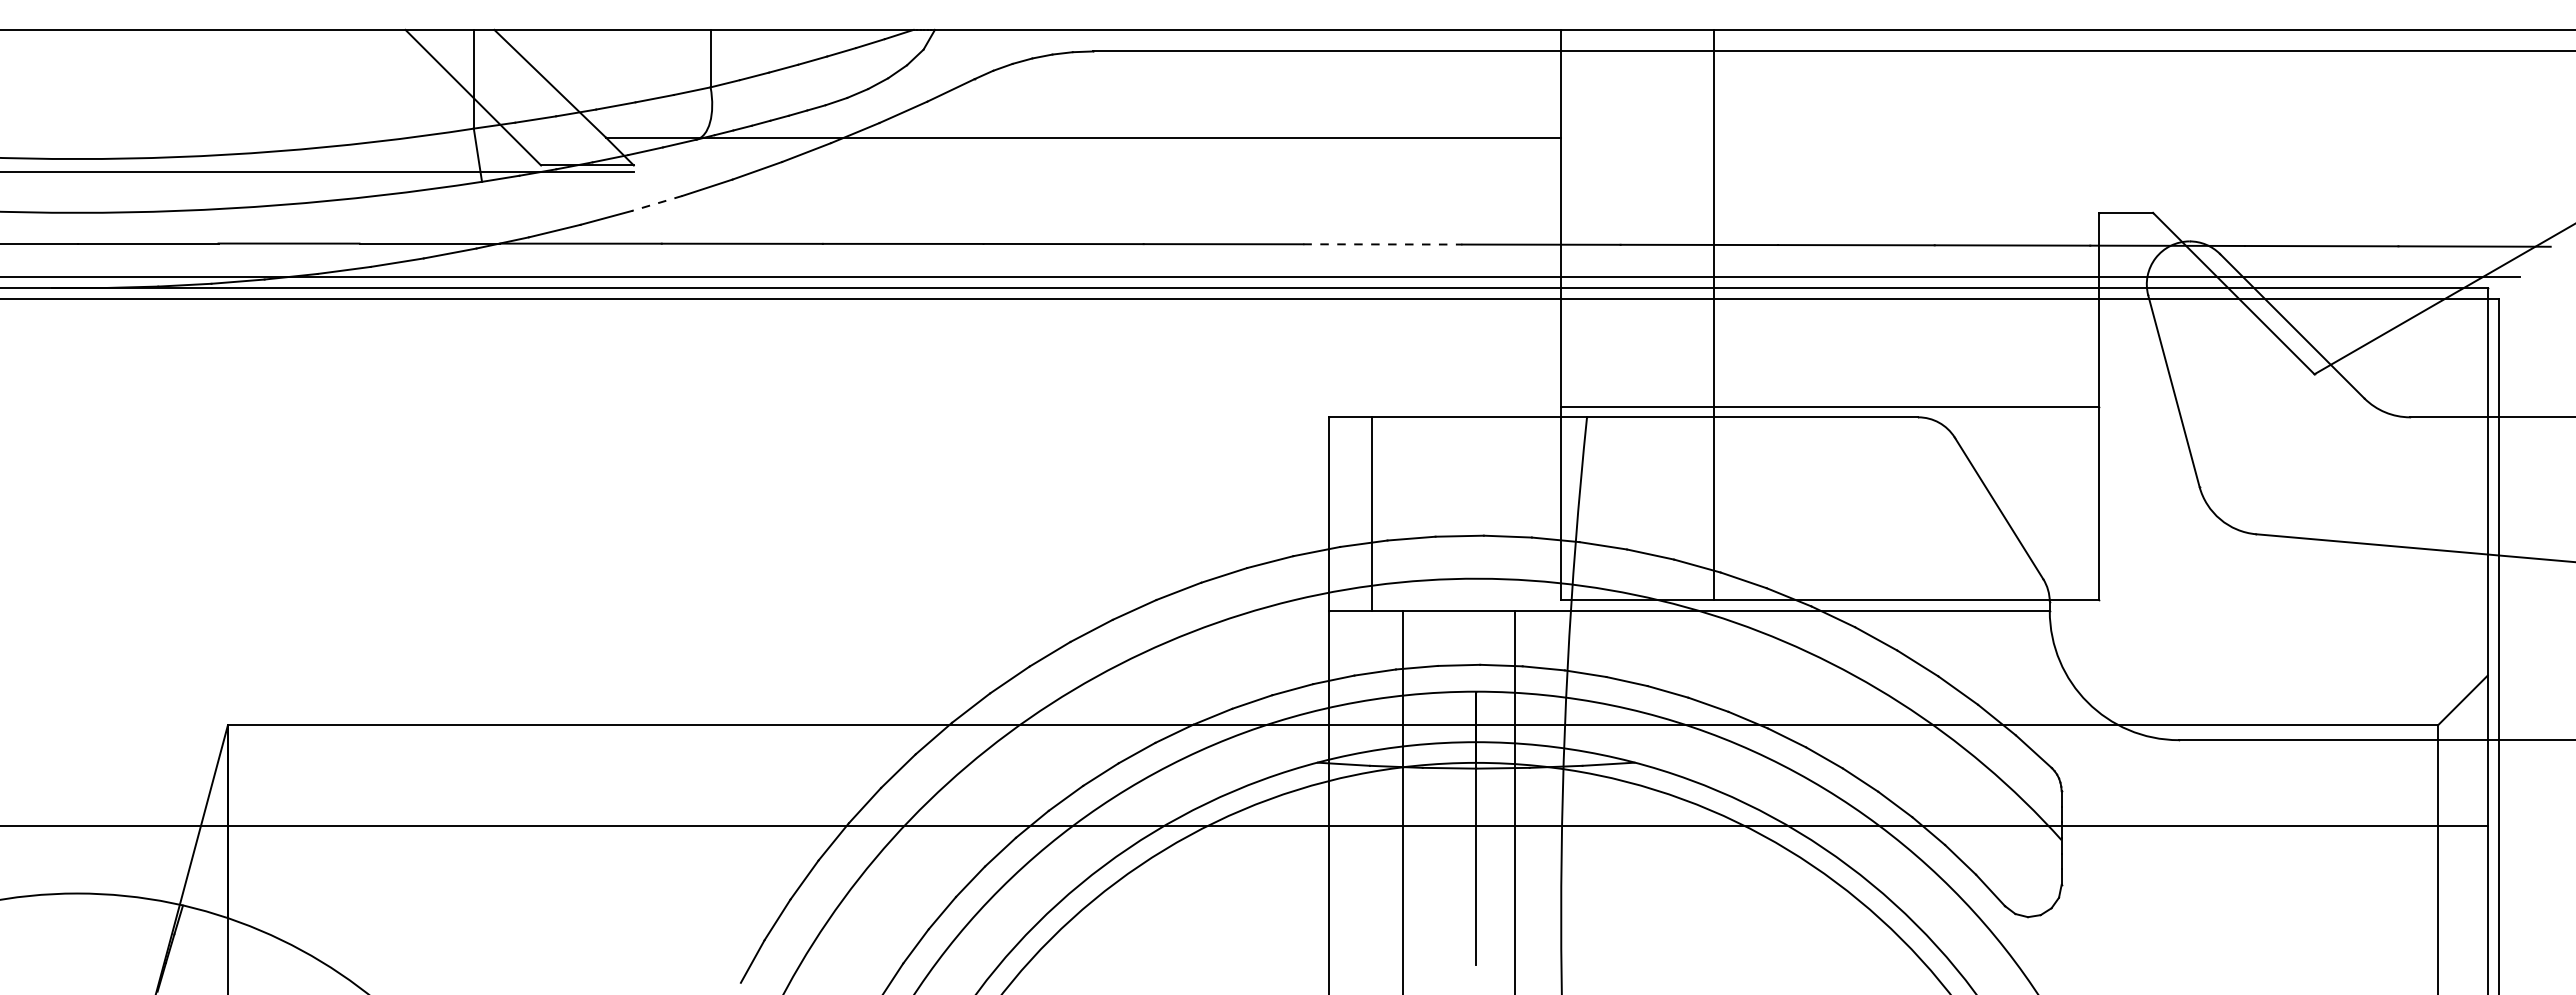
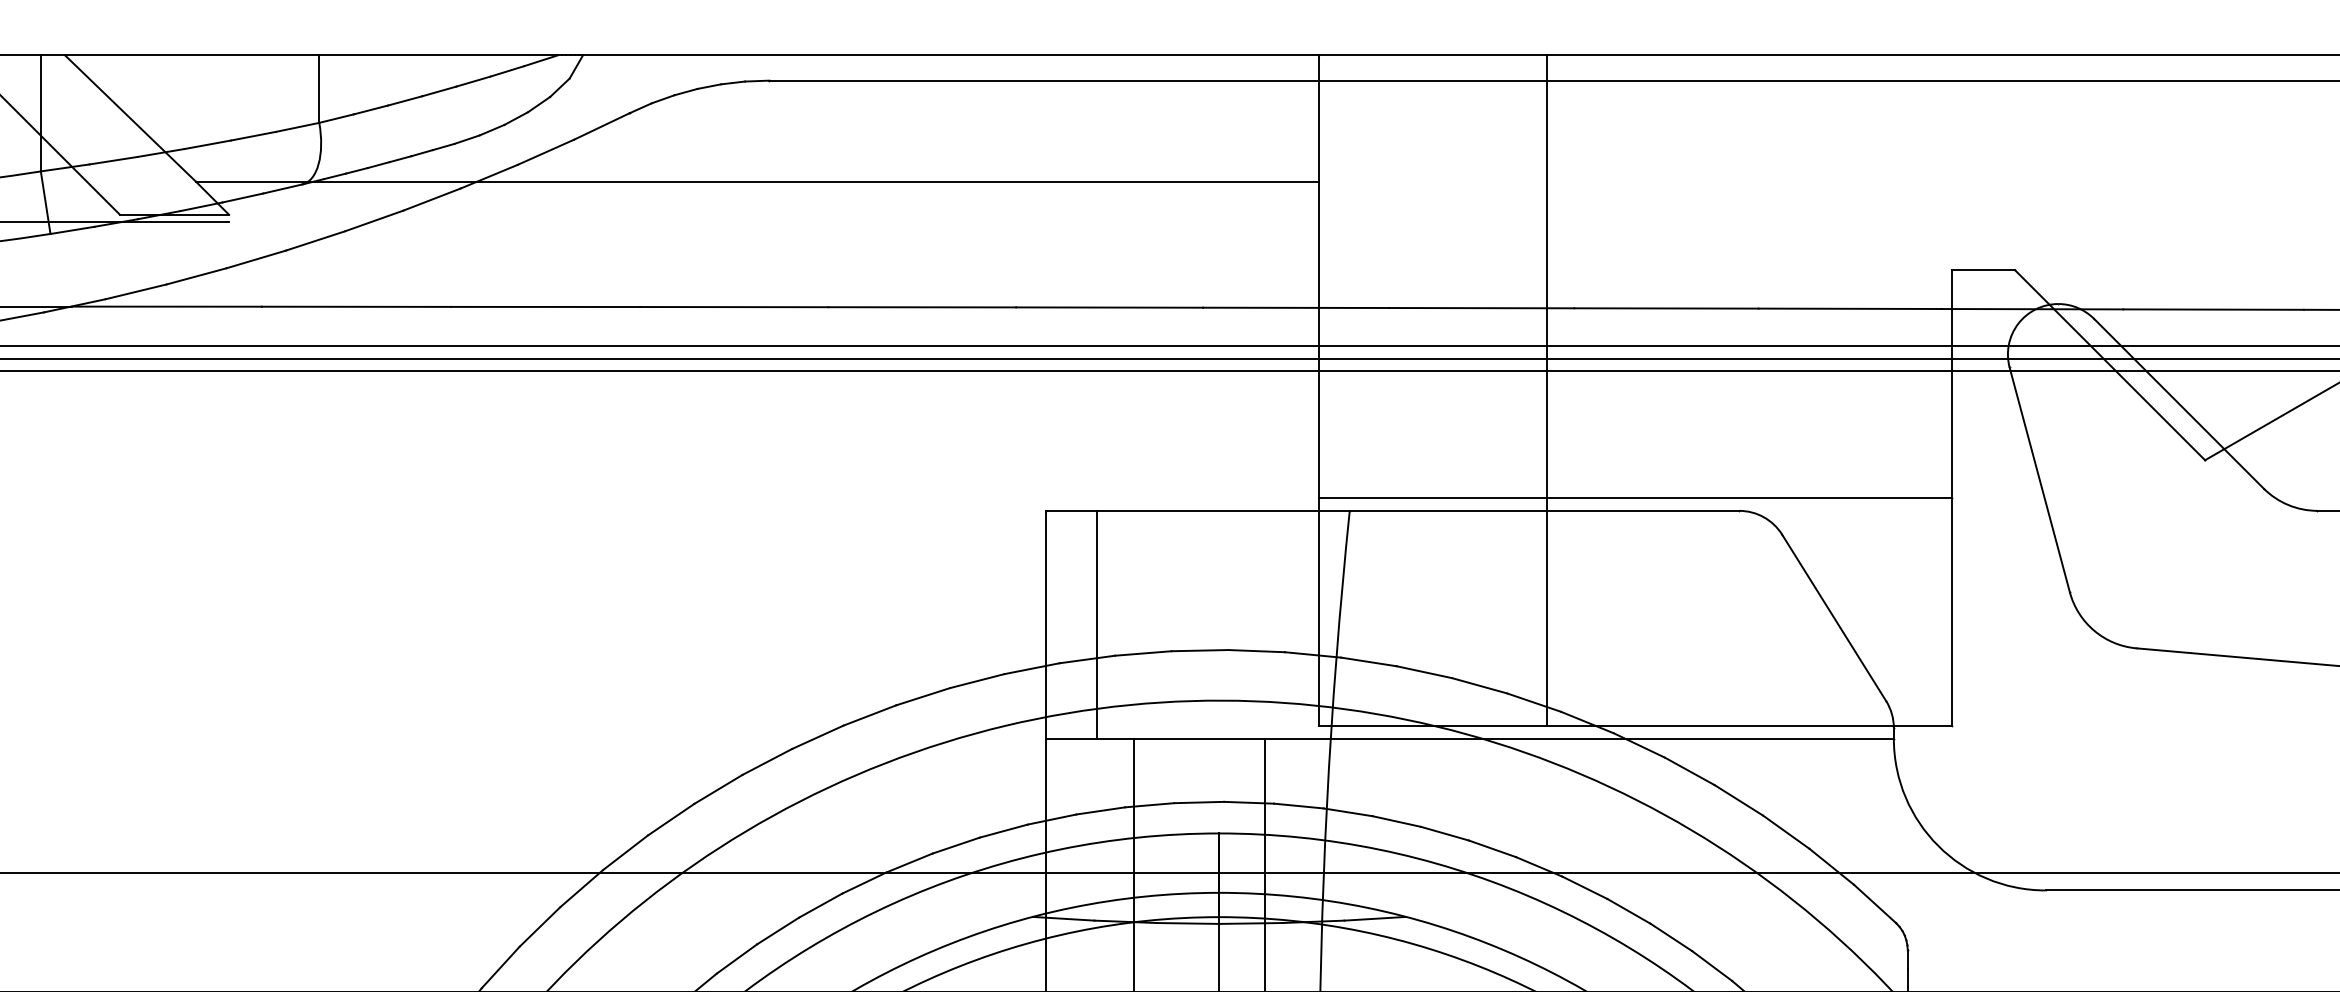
line: (656, 203) -> (255, 259), dashed -> solid
line: (1383, 244) -> (1110, 307), dashed -> solid
line: (1713, 314) -> (1546, 389), moved

